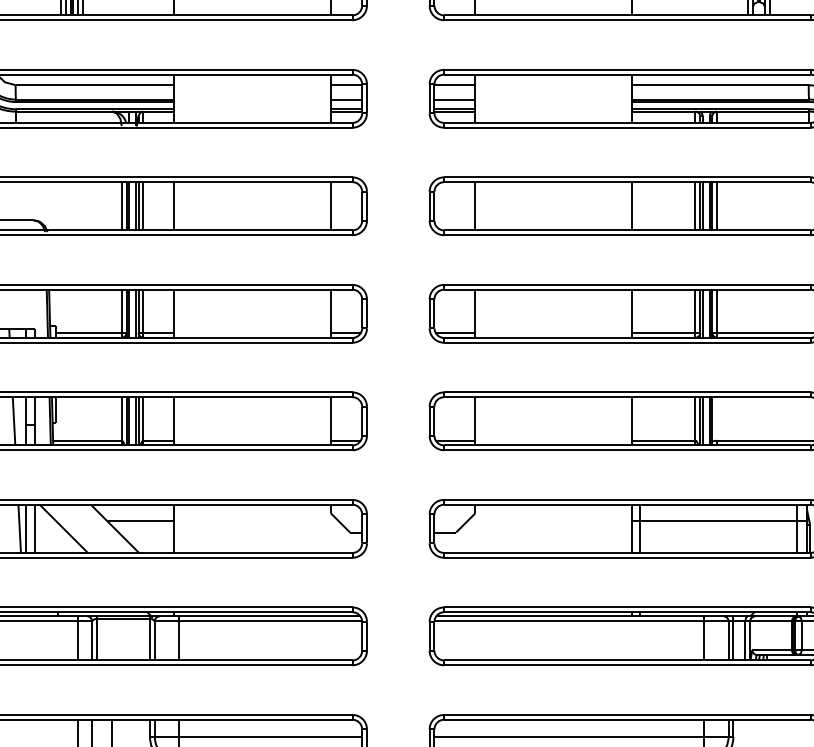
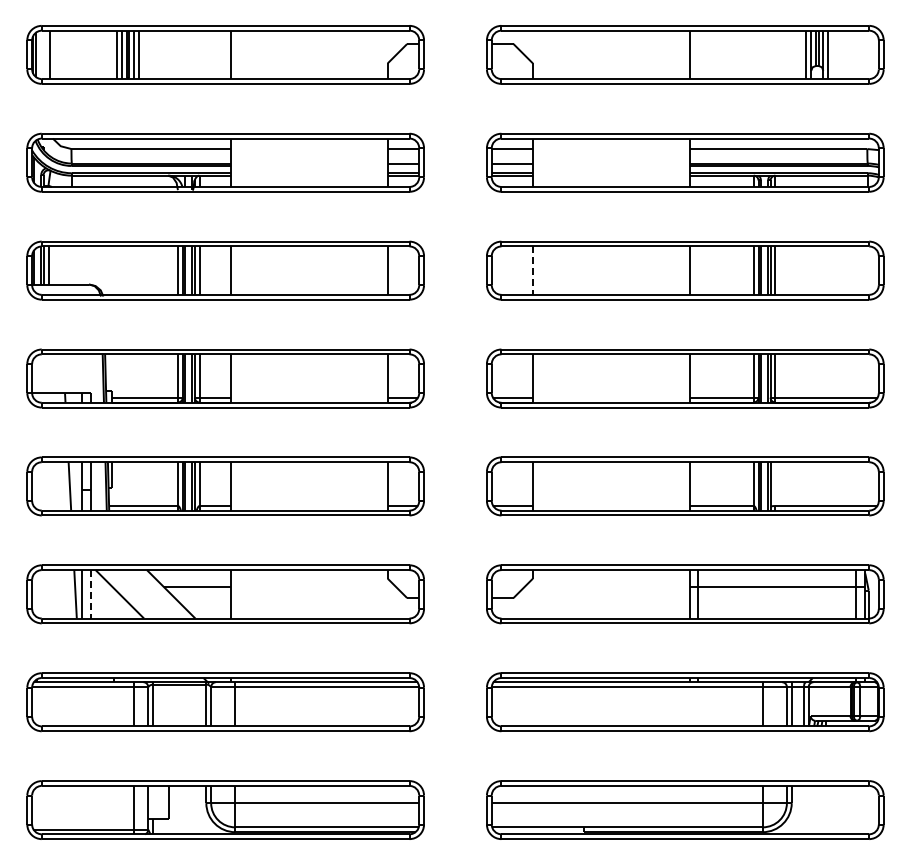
line: (475, 207) -> (532, 271), solid -> dashed
line: (35, 529) -> (91, 594), solid -> dashed

